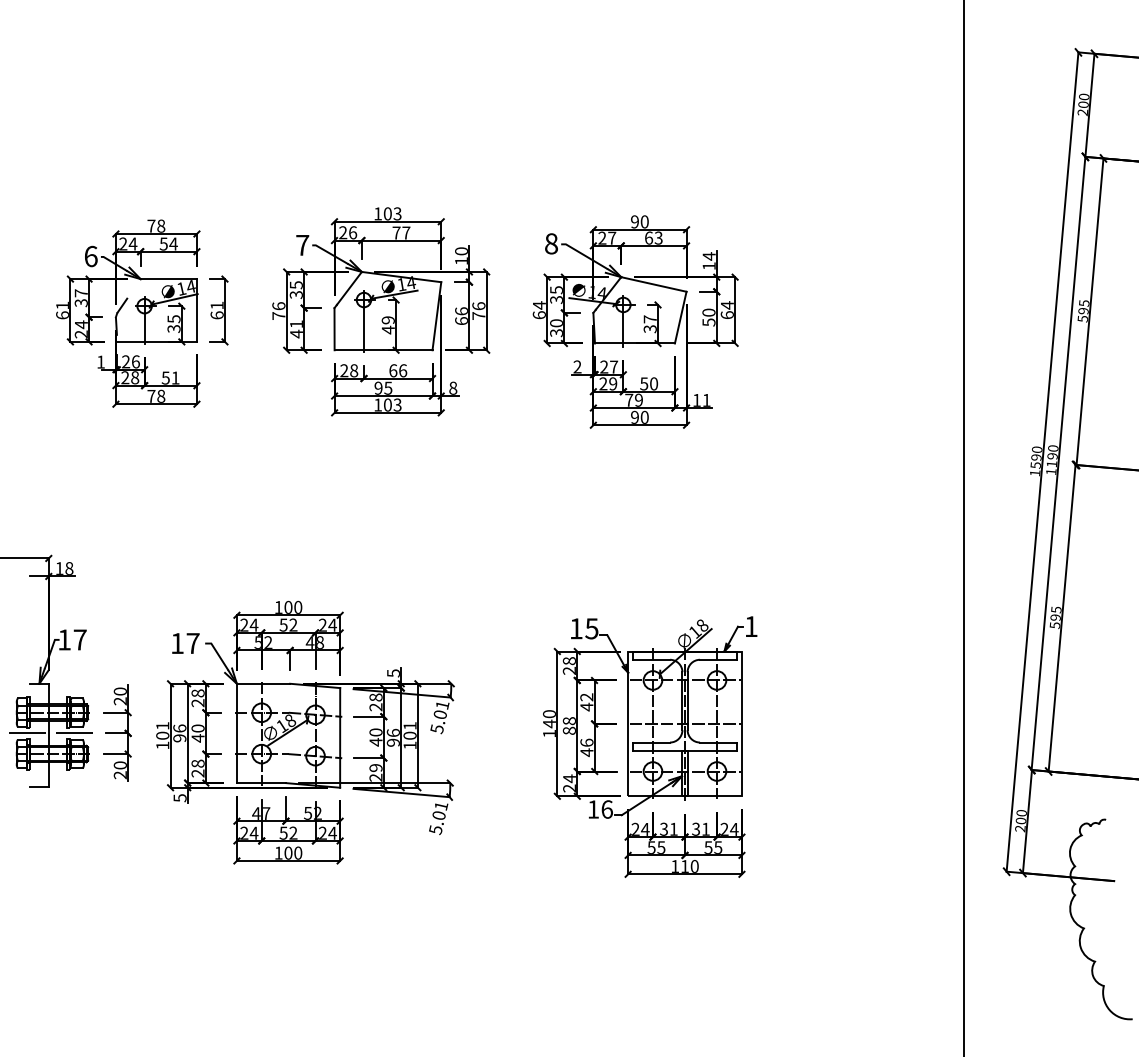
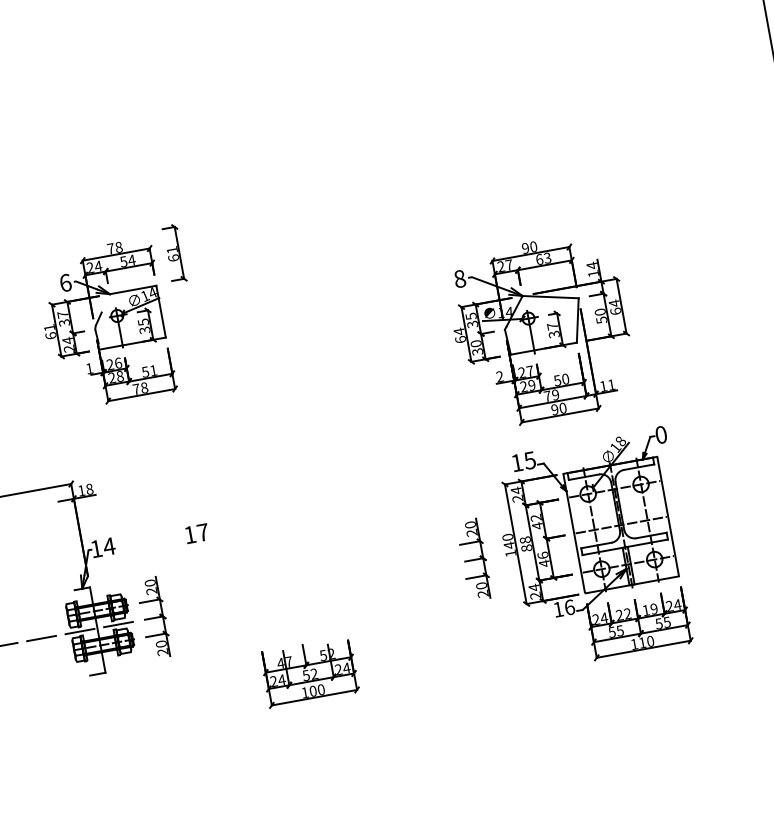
part: (122, 307) -> (99, 320), moved
part: (381, 311) -> (308, 230), removed
part: (635, 321) -> (541, 330), moved
text: (751, 626) -> (661, 434), 1 -> 0
text: (80, 639) -> (109, 546), 17 -> 14
text: (568, 660) -> (515, 490), 28 -> 24
part: (305, 717) -> (306, 576), removed
part: (505, 732) -> (474, 559), added
text: (668, 828) -> (623, 613), 31 -> 22
text: (700, 828) -> (649, 609), 31 -> 19

